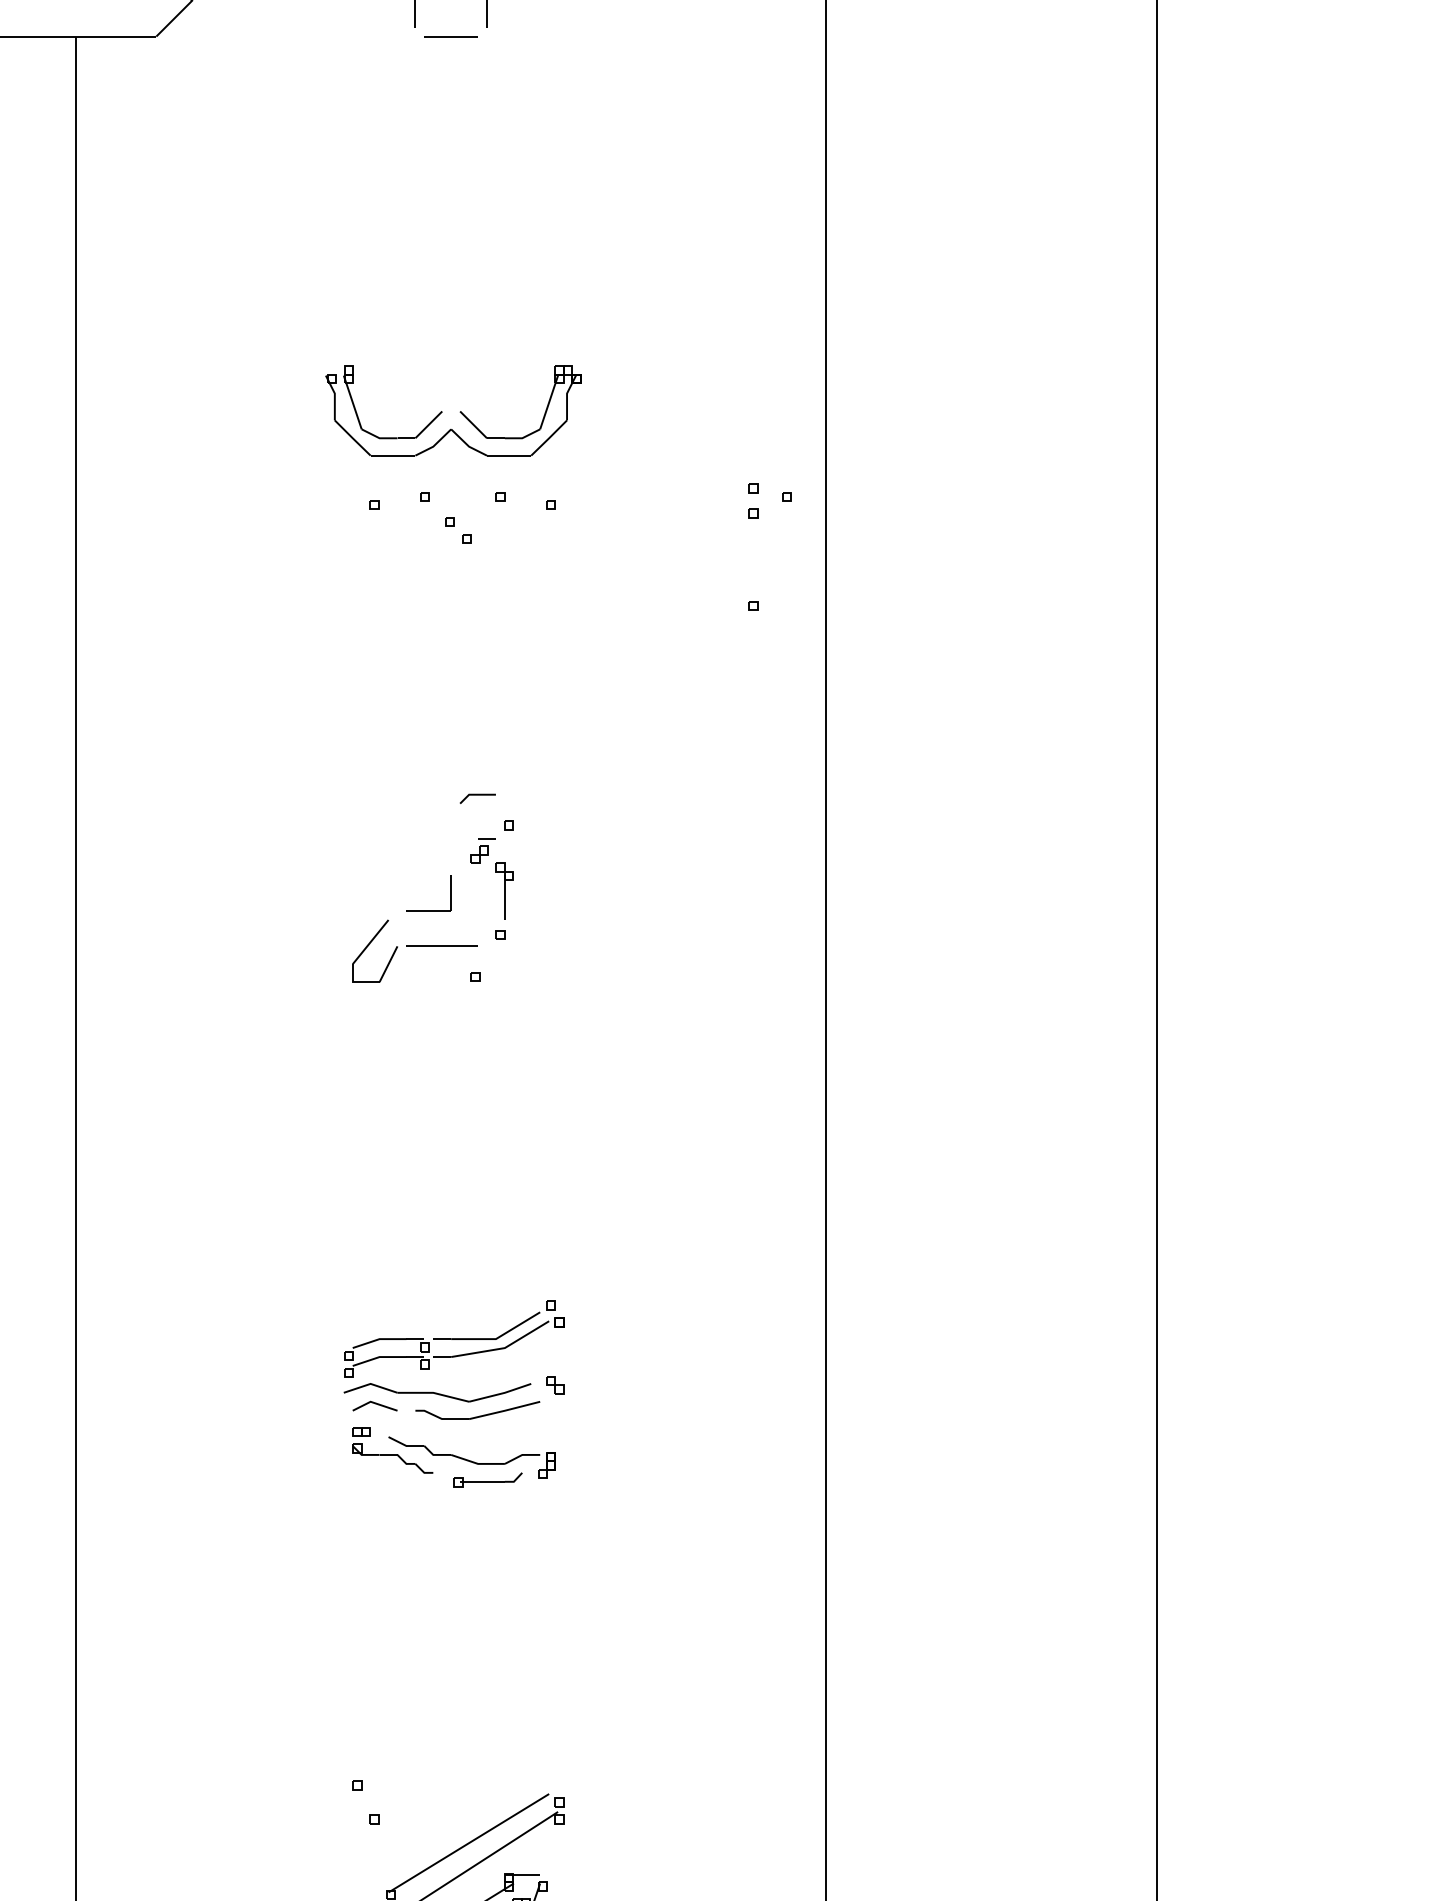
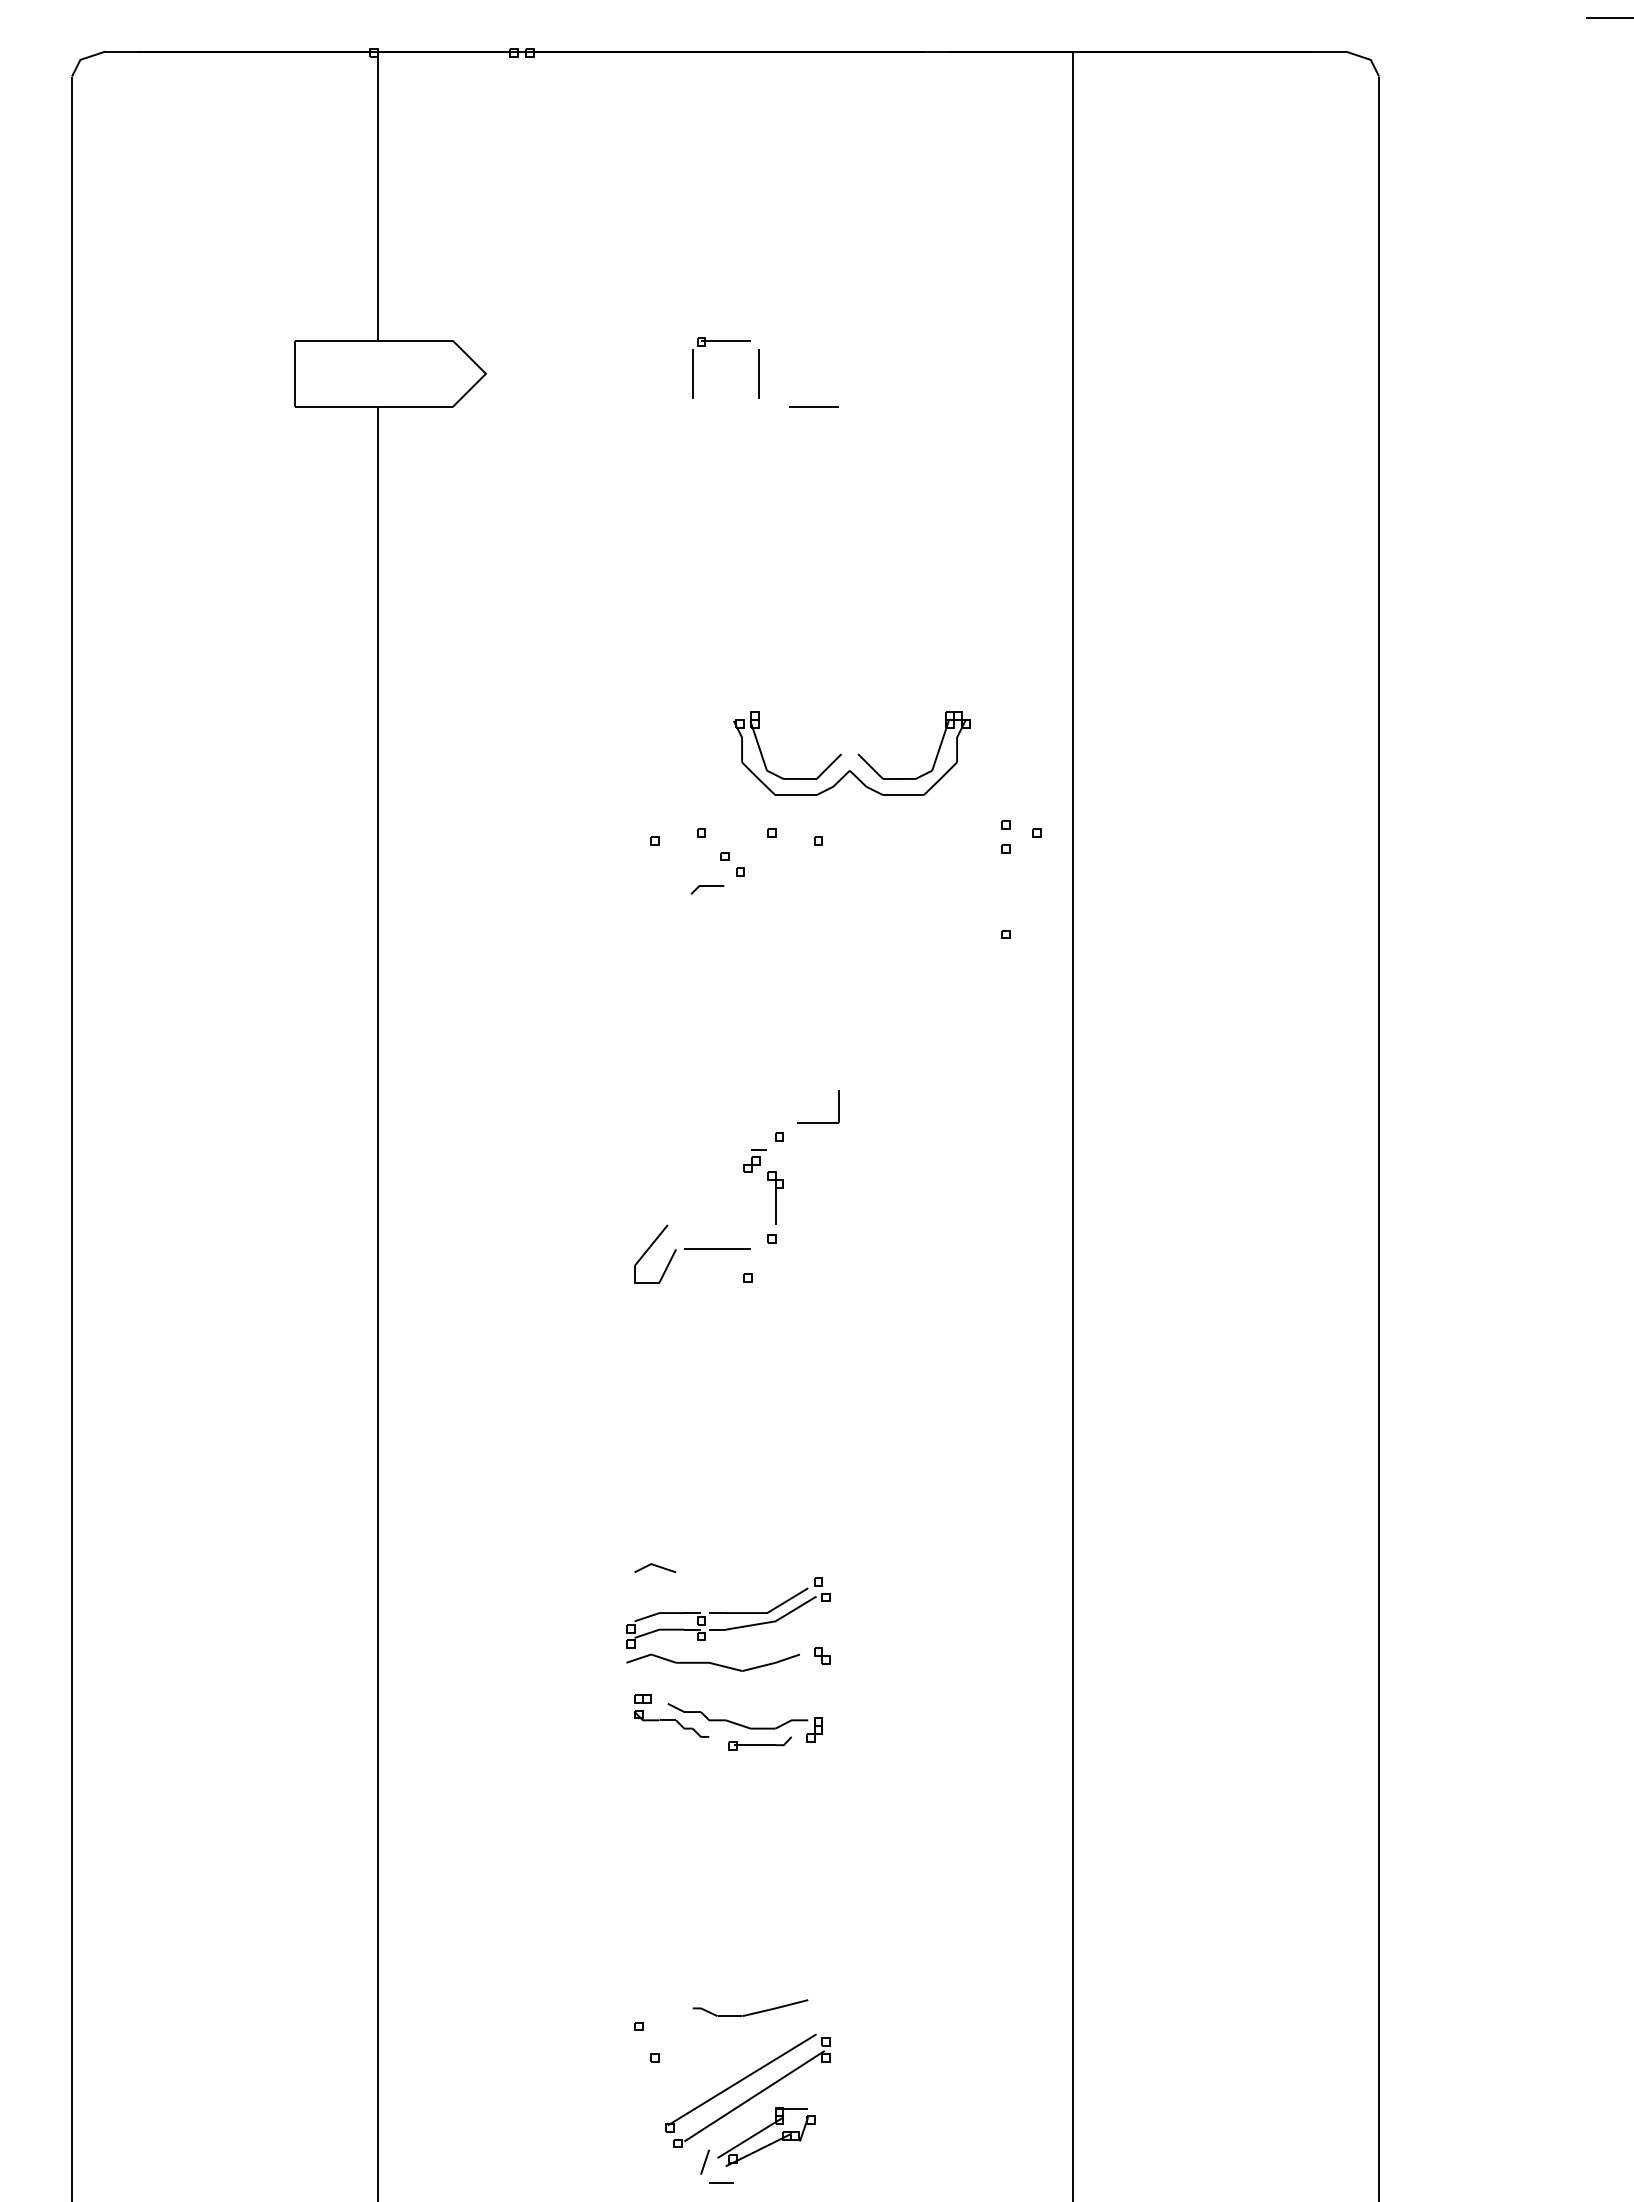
line: (450, 36) -> (813, 406), moved
part: (459, 411) -> (857, 754), moved
curve: (477, 795) -> (707, 886), moved
part: (429, 910) -> (818, 1122), moved
curve: (375, 1404) -> (655, 1566), moved
part: (477, 1409) -> (750, 2007), moved

